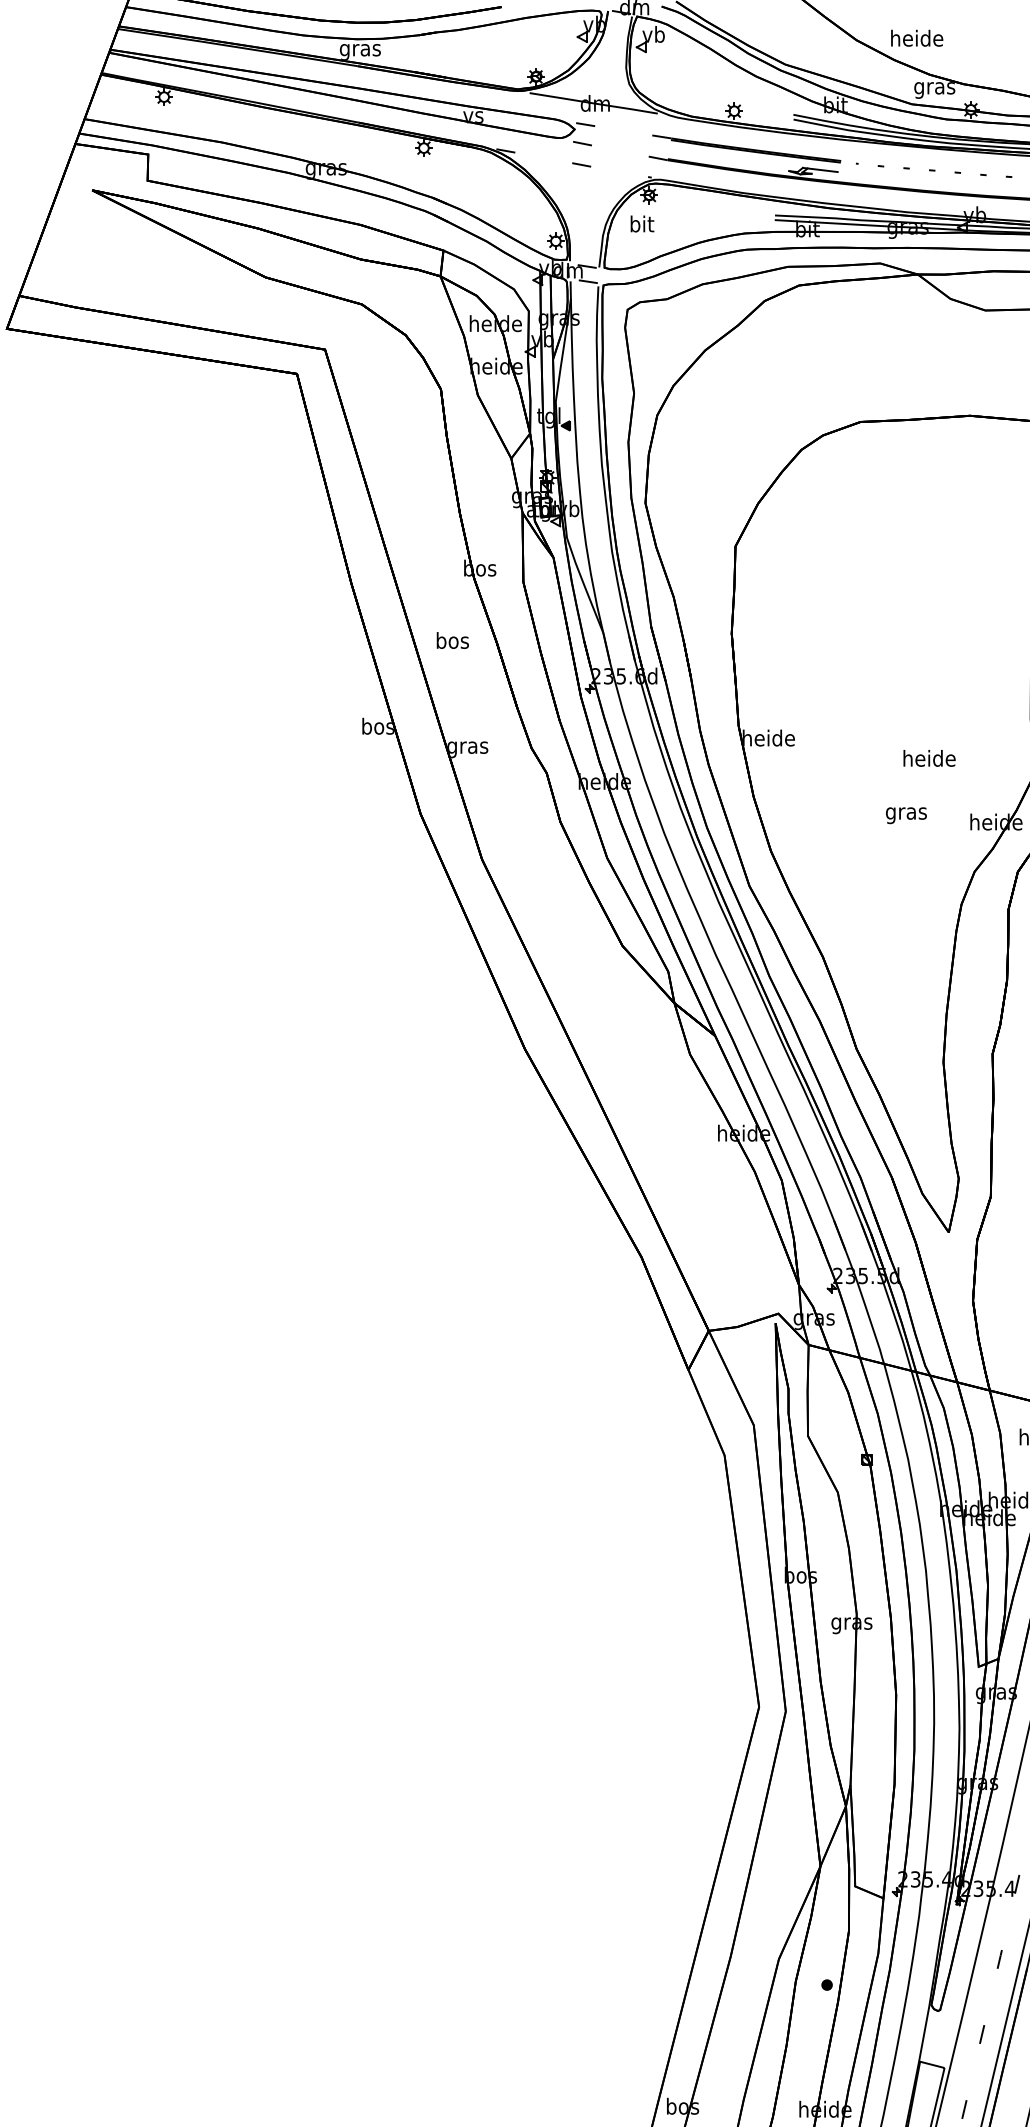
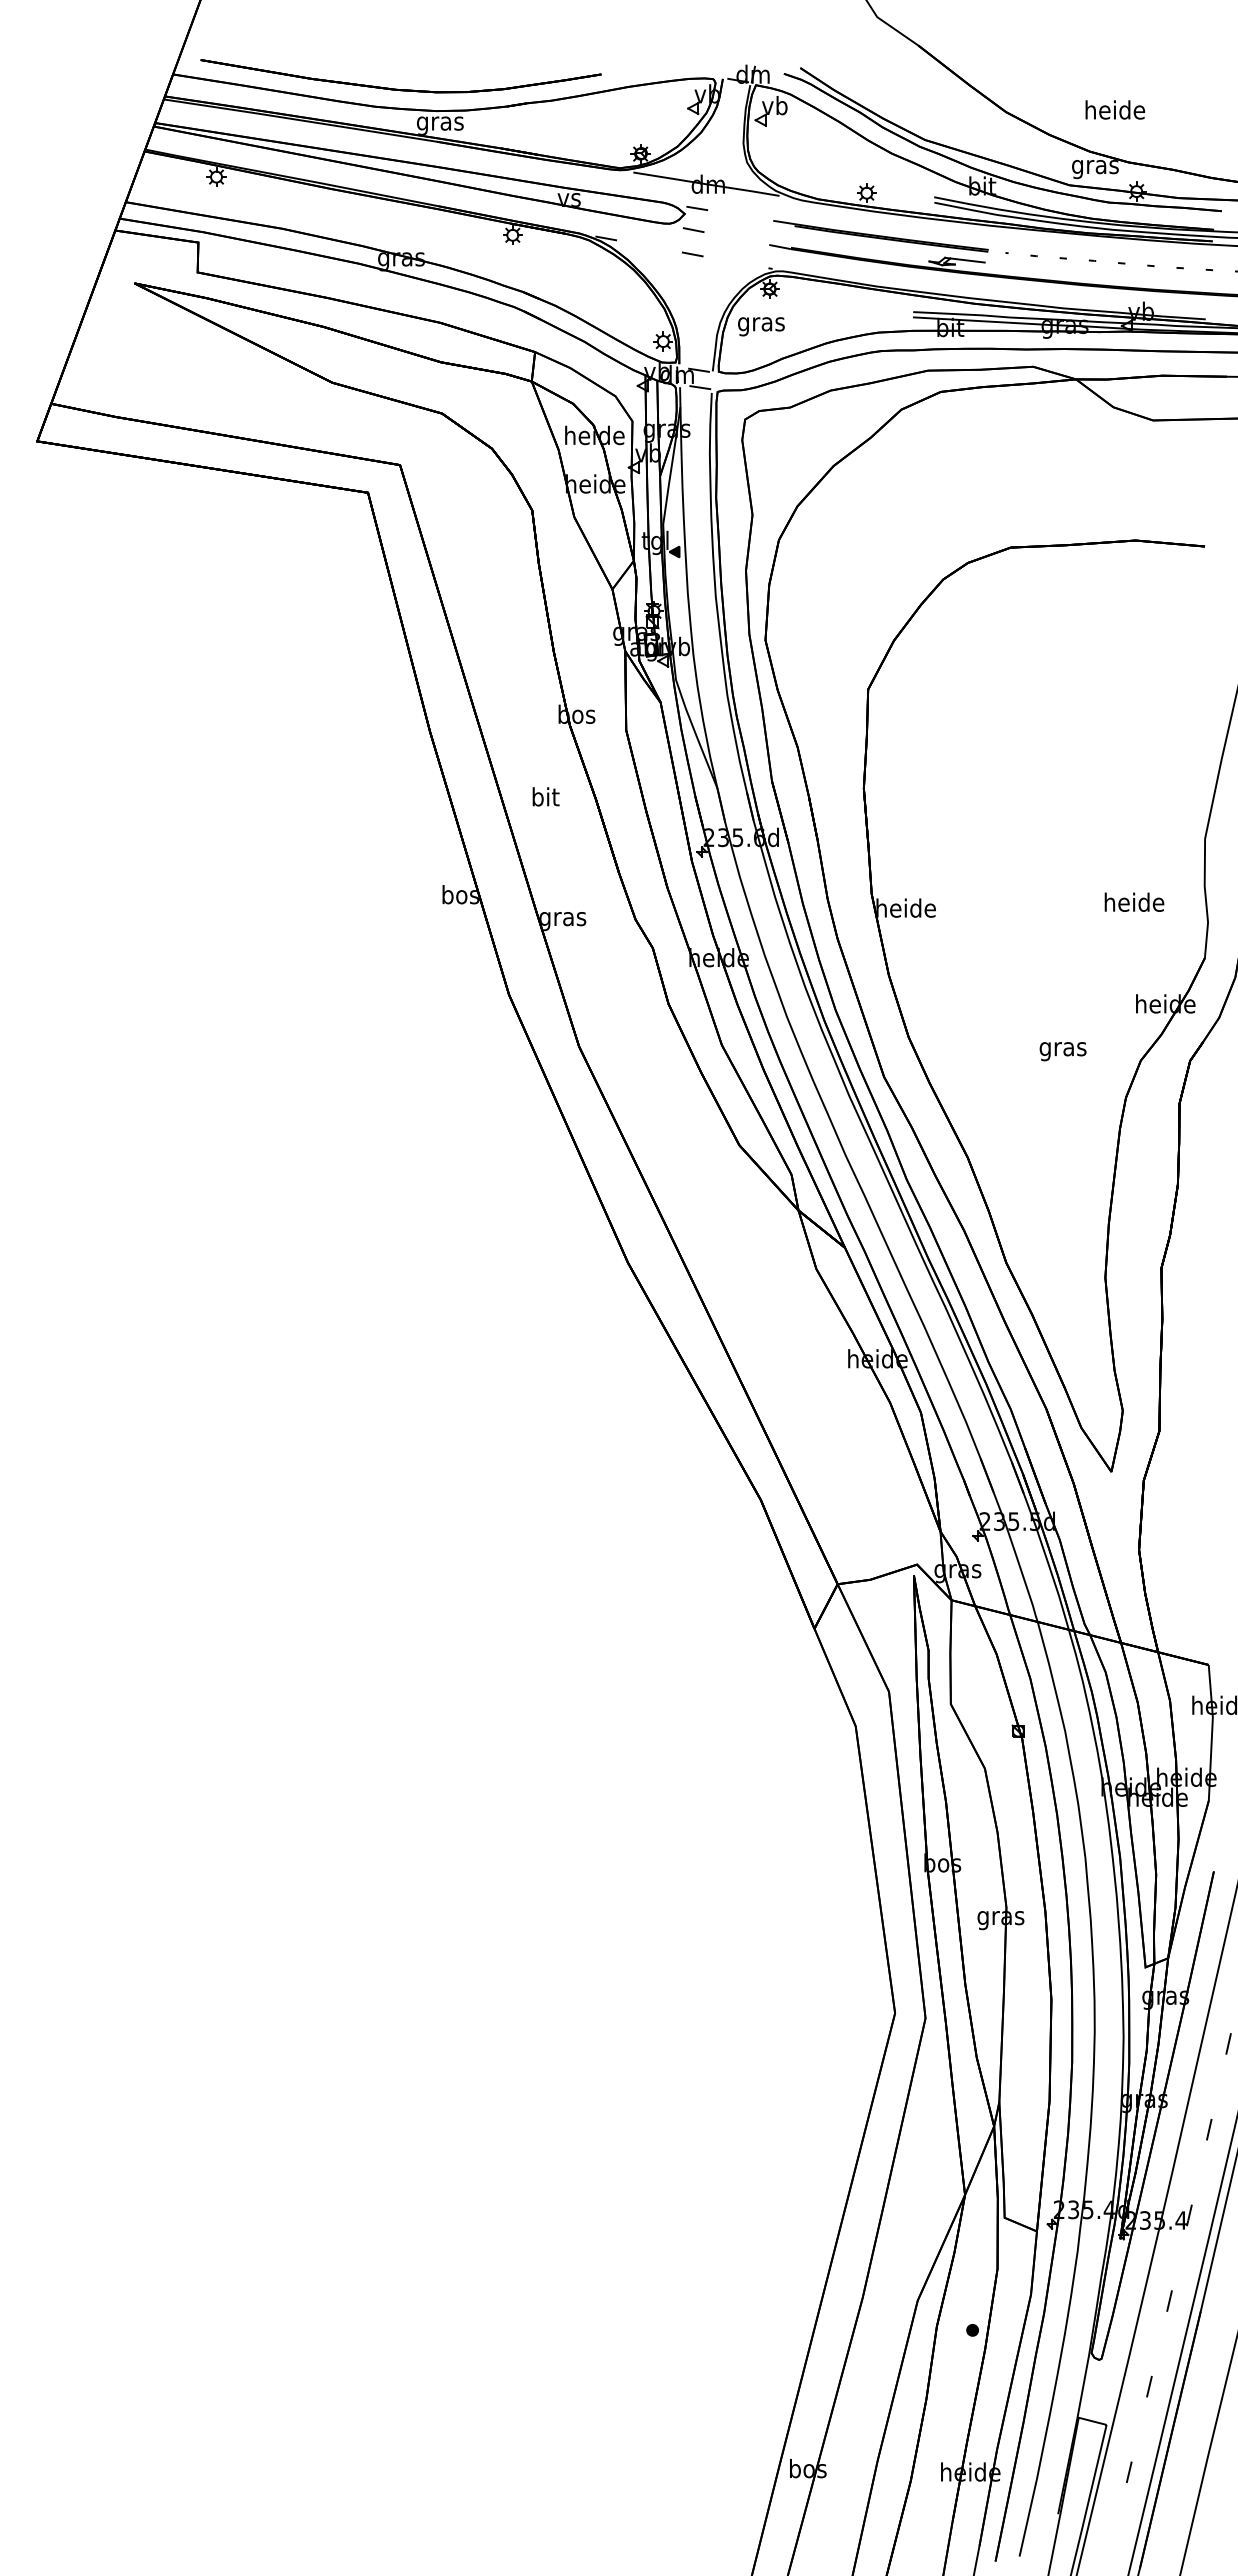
text: (917, 37) -> (1115, 109), moved
text: (641, 226) -> (761, 324), bit -> gras
text: (452, 640) -> (545, 796), bos -> bit
text: (929, 757) -> (1134, 901), moved
text: (905, 815) -> (1062, 1051), moved

